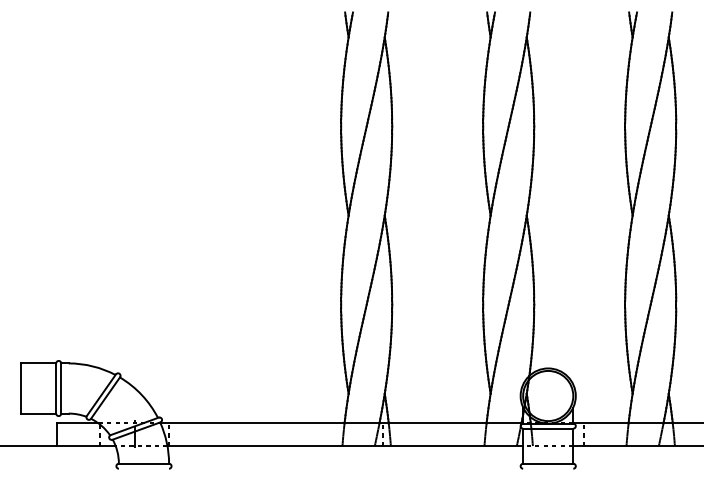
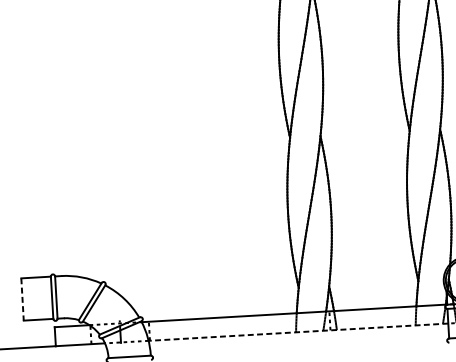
line: (21, 389) -> (22, 300), solid -> dashed
line: (345, 446) -> (298, 332), solid -> dashed

